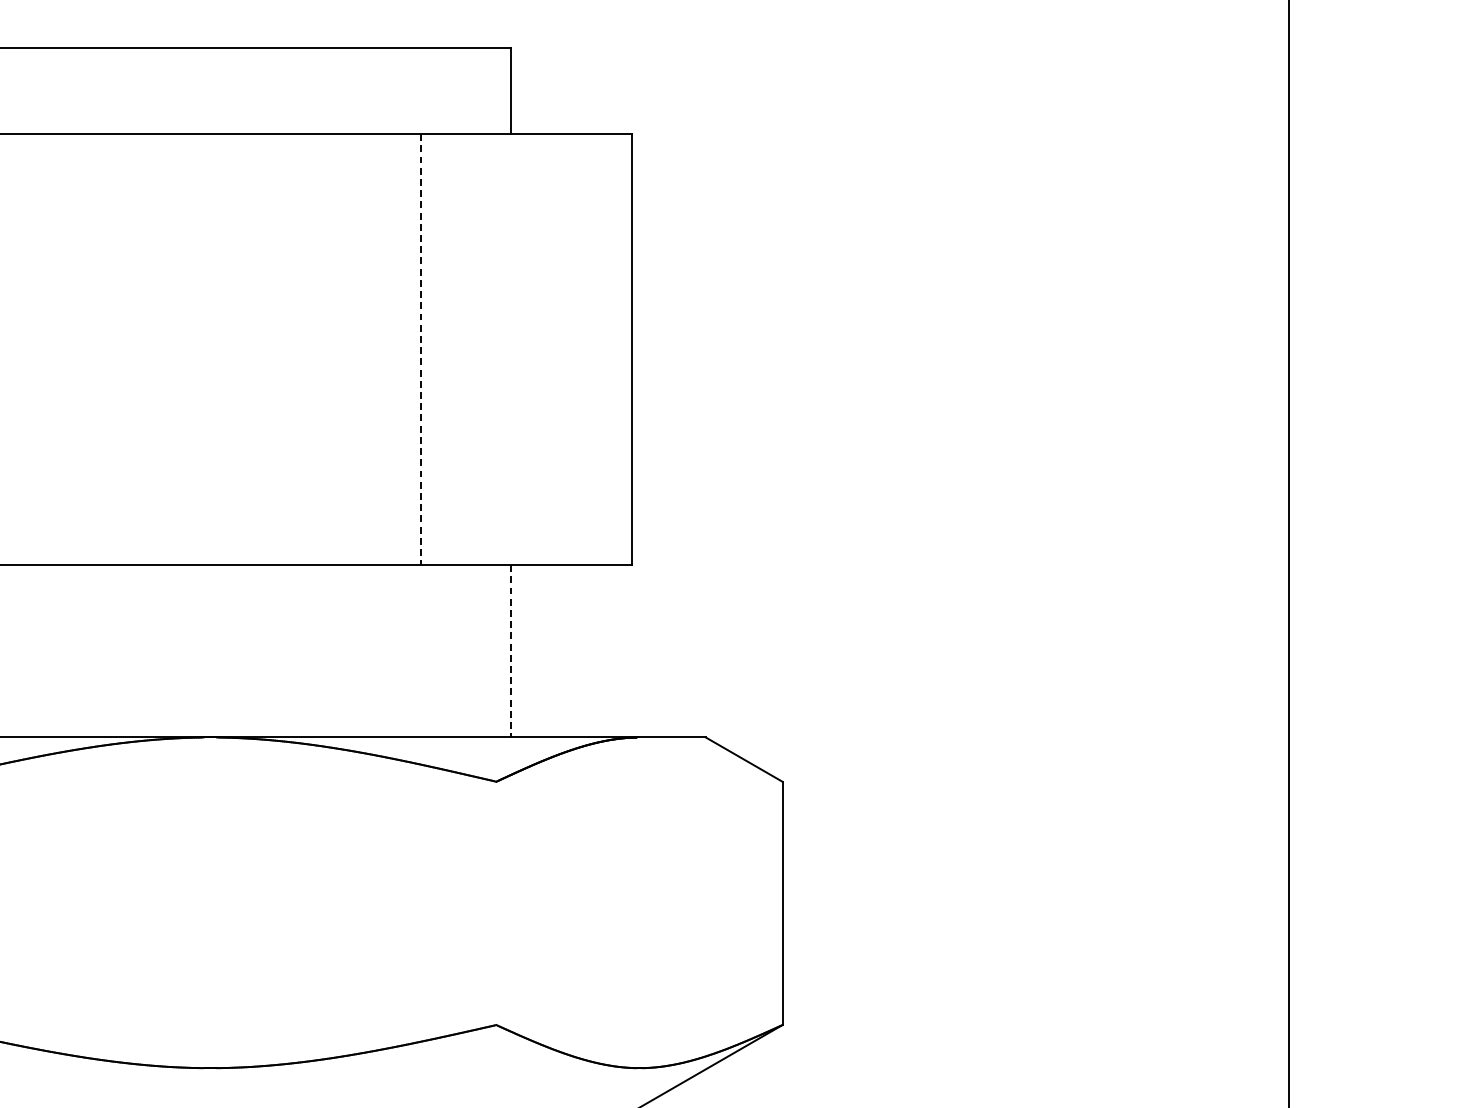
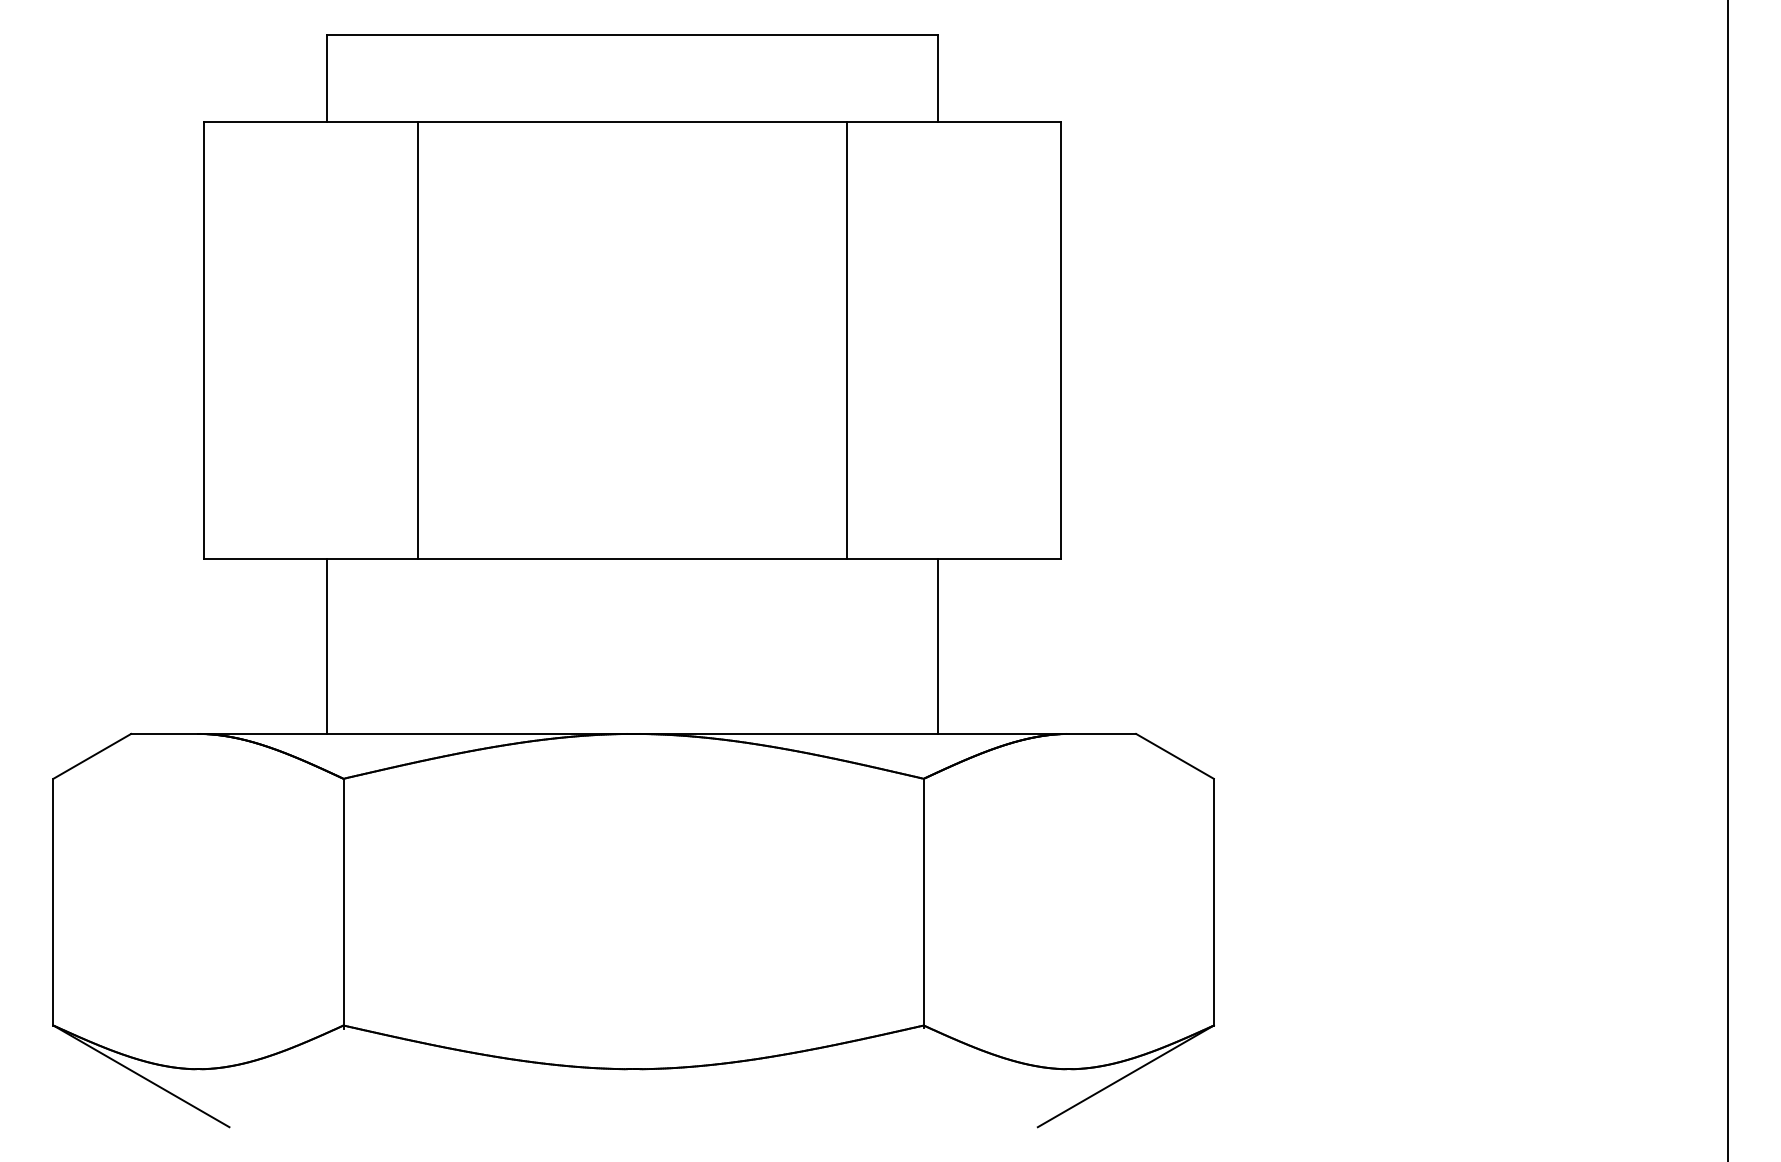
line: (421, 350) -> (847, 341), dashed -> solid
line: (510, 652) -> (938, 647), dashed -> solid
line: (496, 904) -> (923, 903), added

